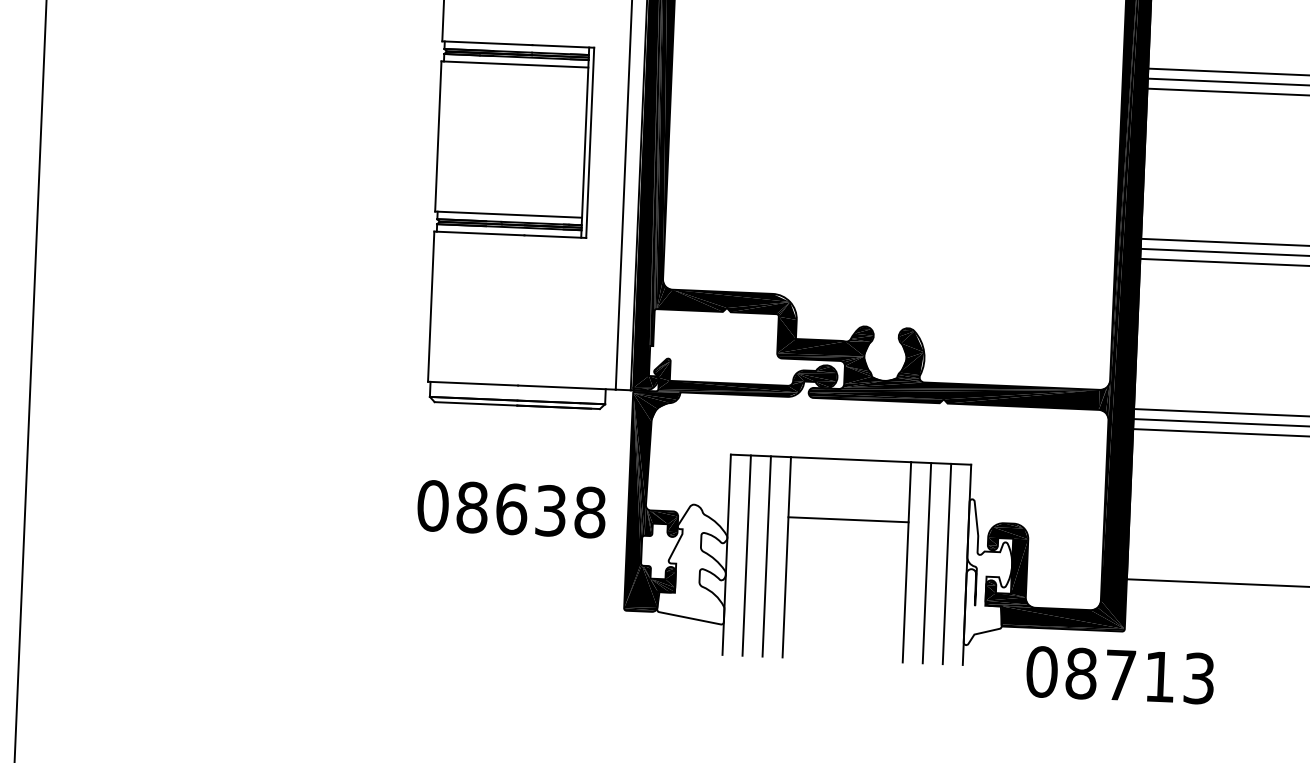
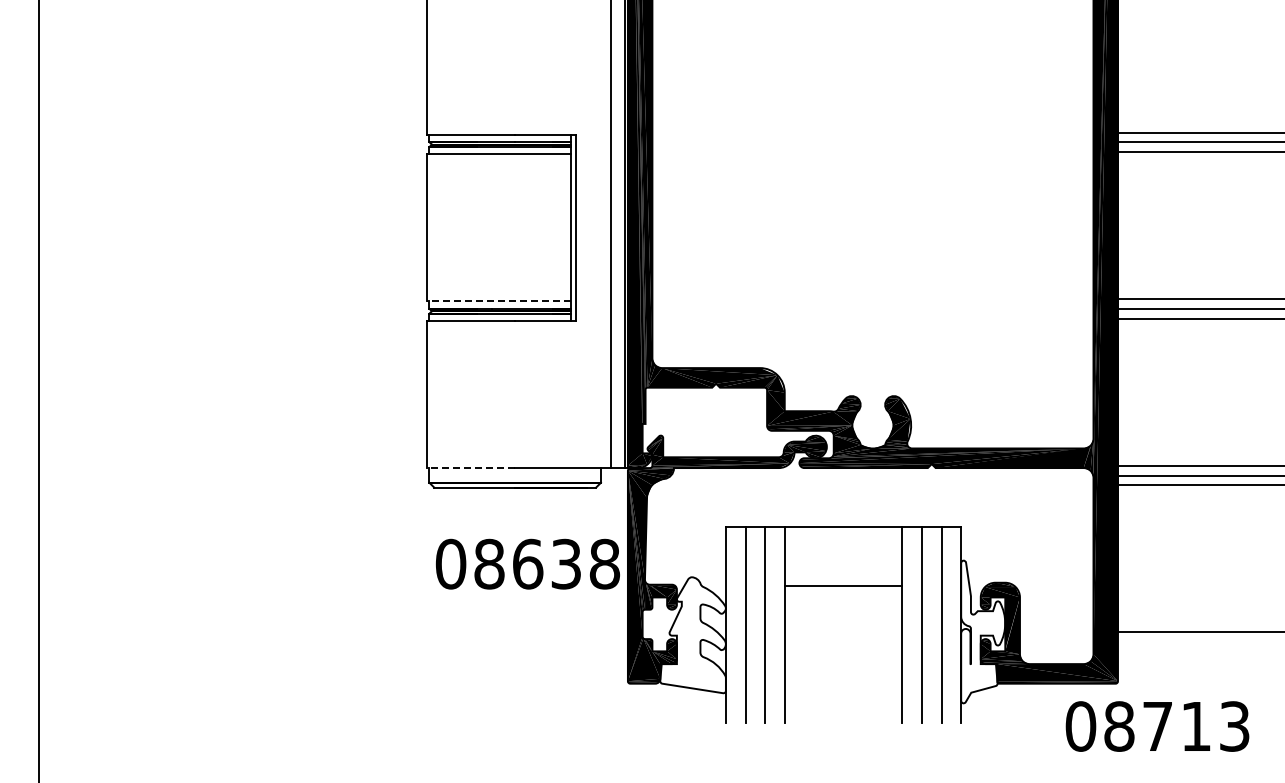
line: (508, 214) -> (498, 301), solid -> dashed
line: (472, 384) -> (470, 468), solid -> dashed
text: (511, 508) -> (527, 563), moved
text: (1120, 675) -> (1157, 726), moved

